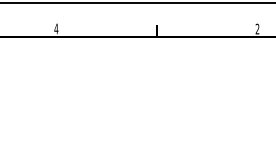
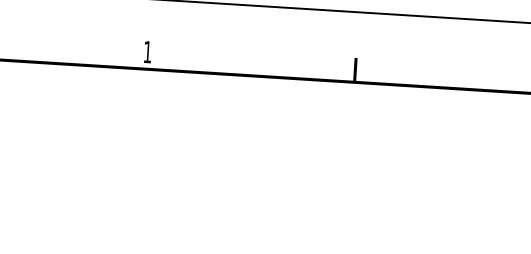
text: (56, 28) -> (148, 51), 4 -> 1

